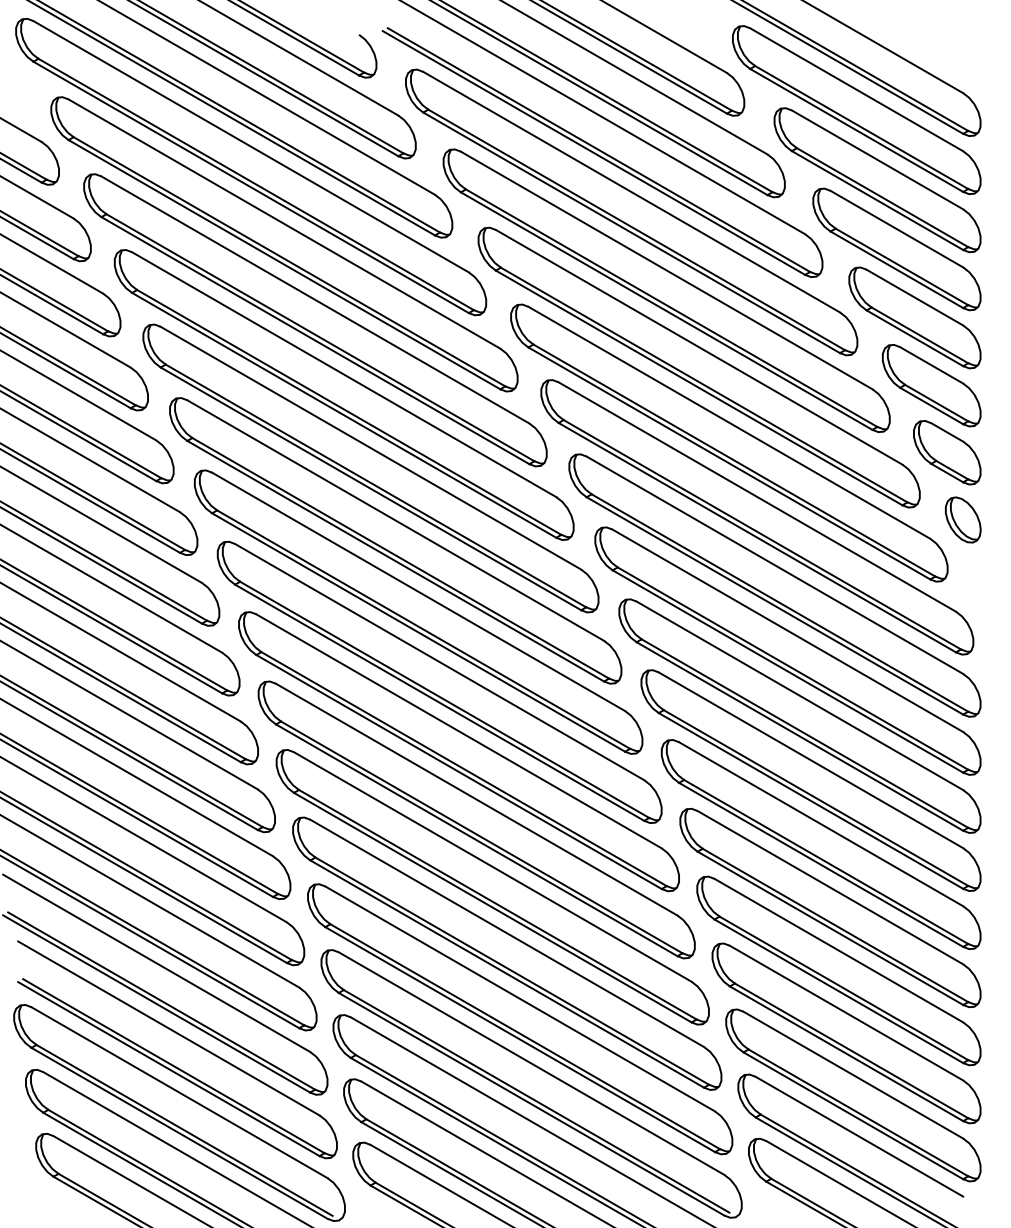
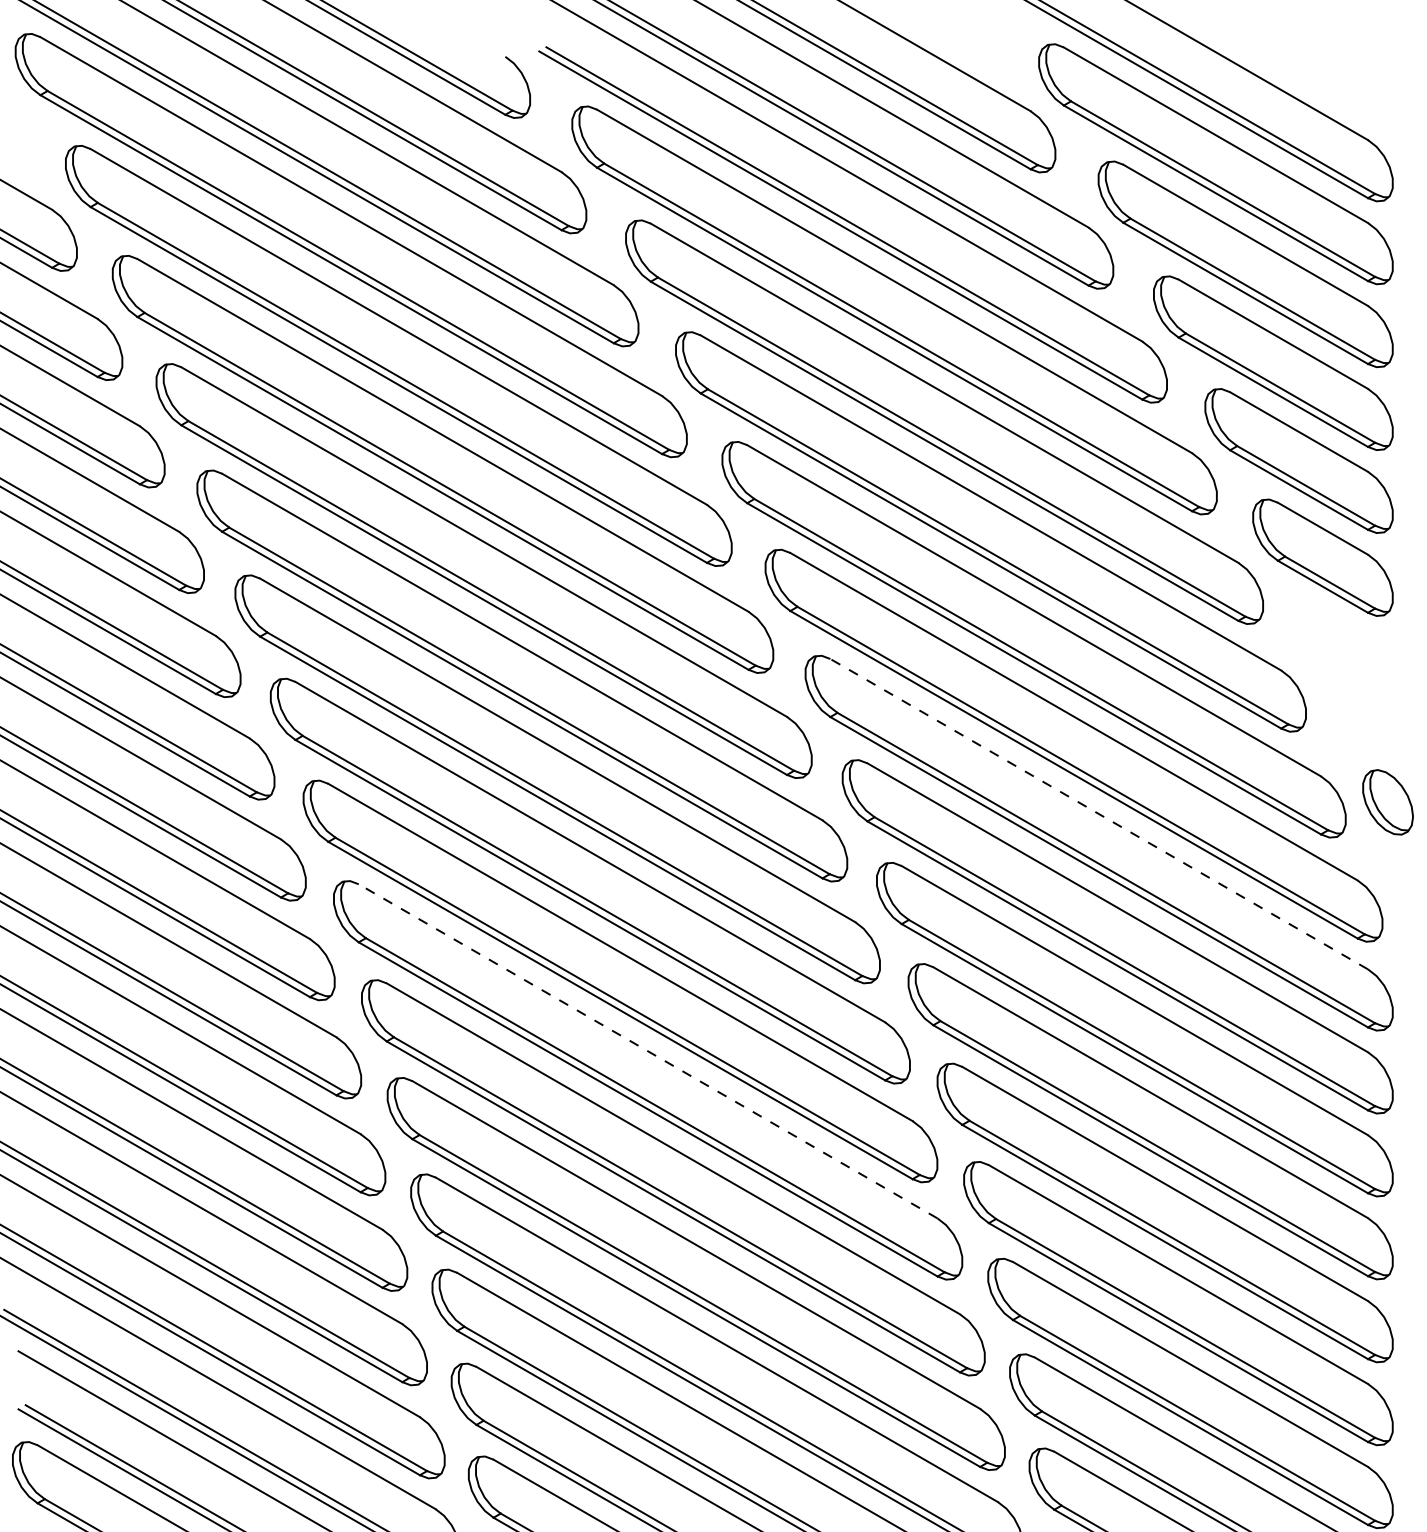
part: (947, 452) -> (1345, 653), removed
part: (963, 519) -> (1388, 801), moved
line: (774, 565) -> (1098, 814), solid -> dashed
line: (458, 731) -> (647, 1051), solid -> dashed

